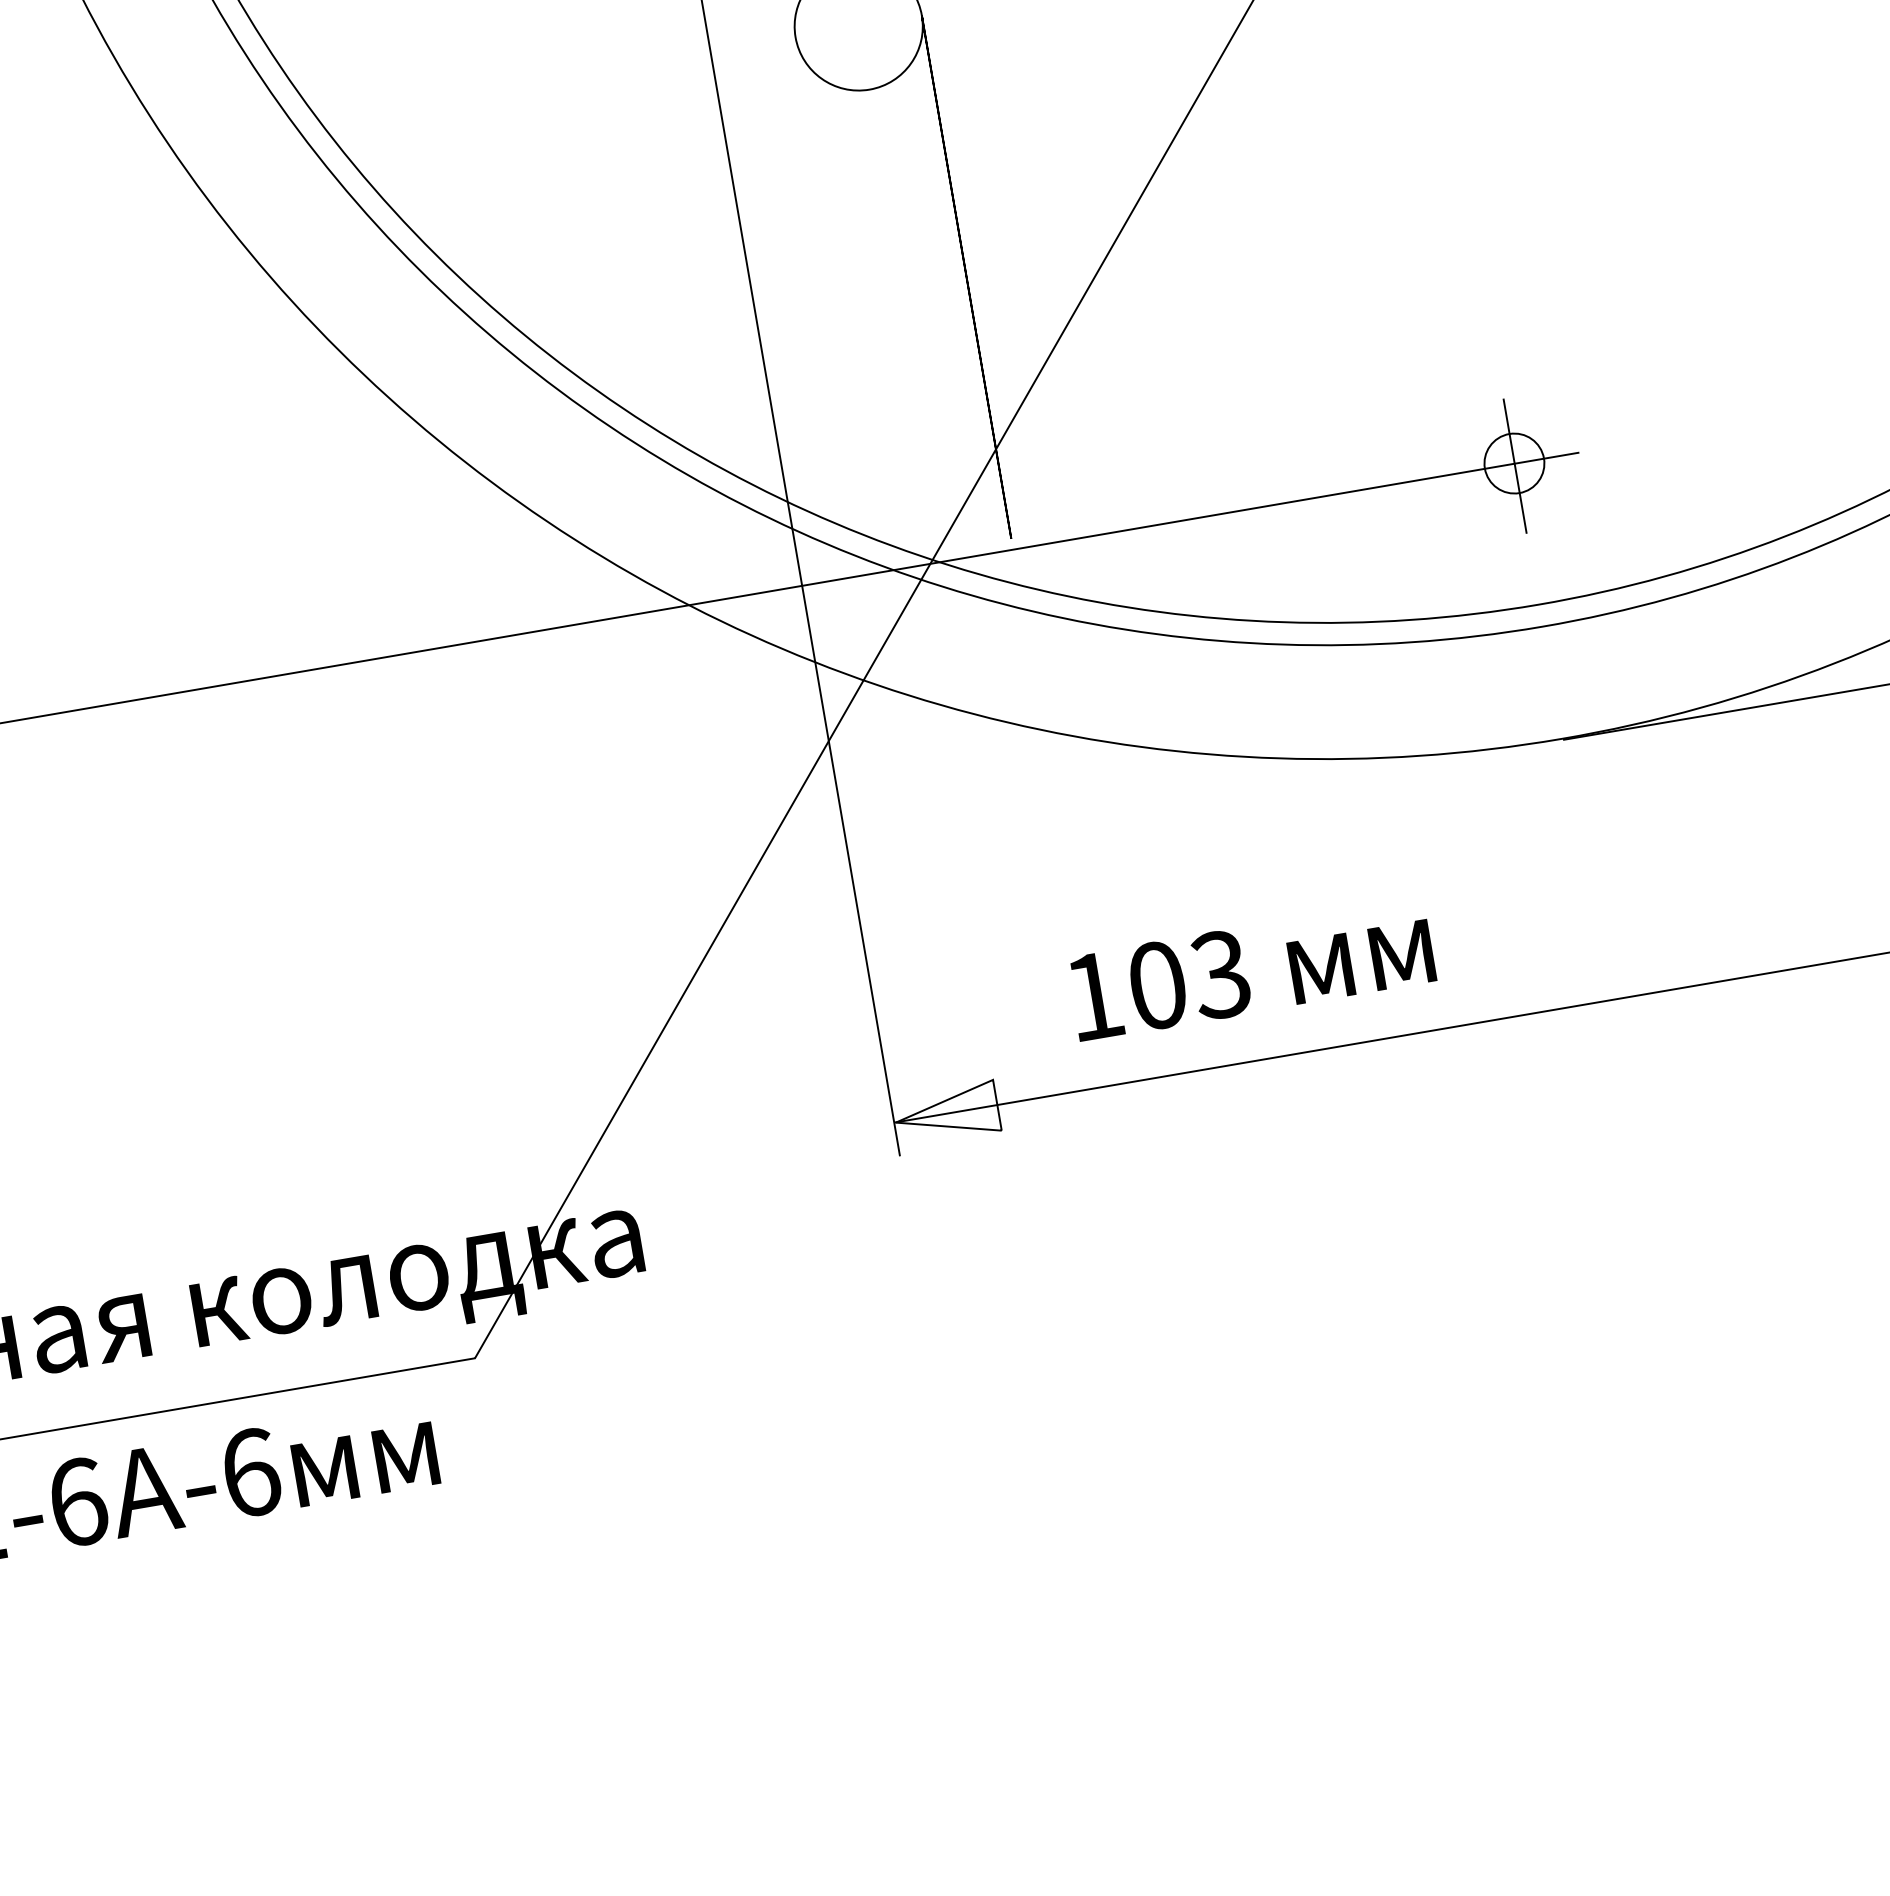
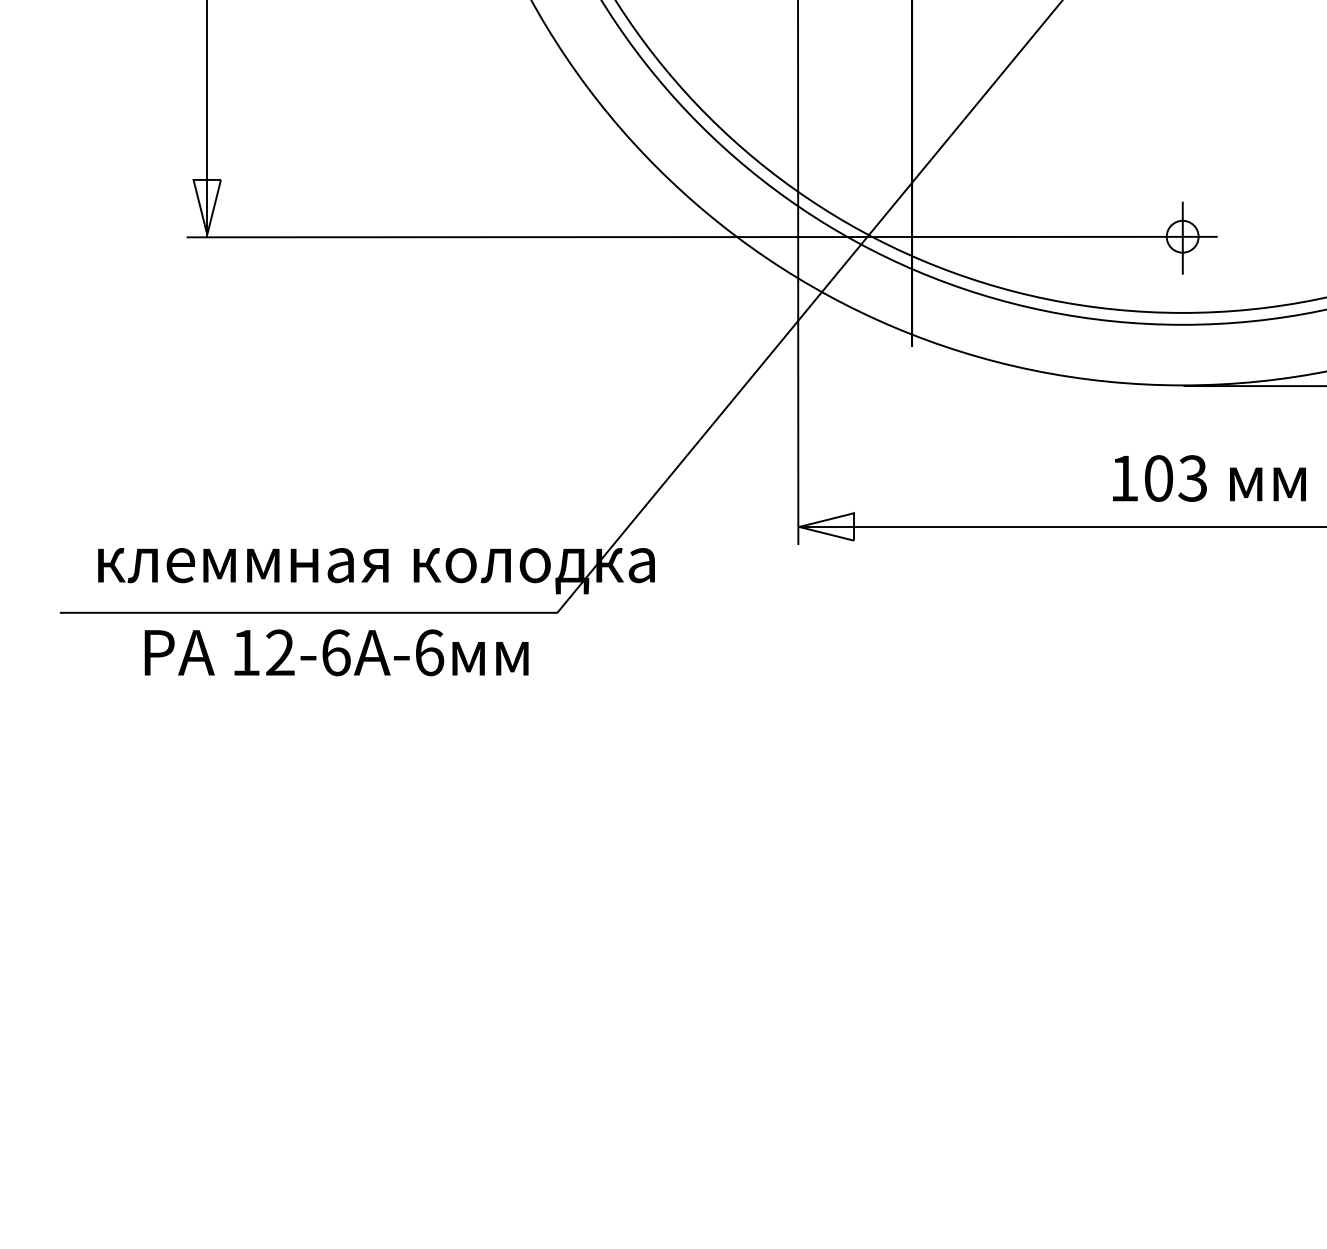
text: (1251, 969) -> (1209, 478), moved

